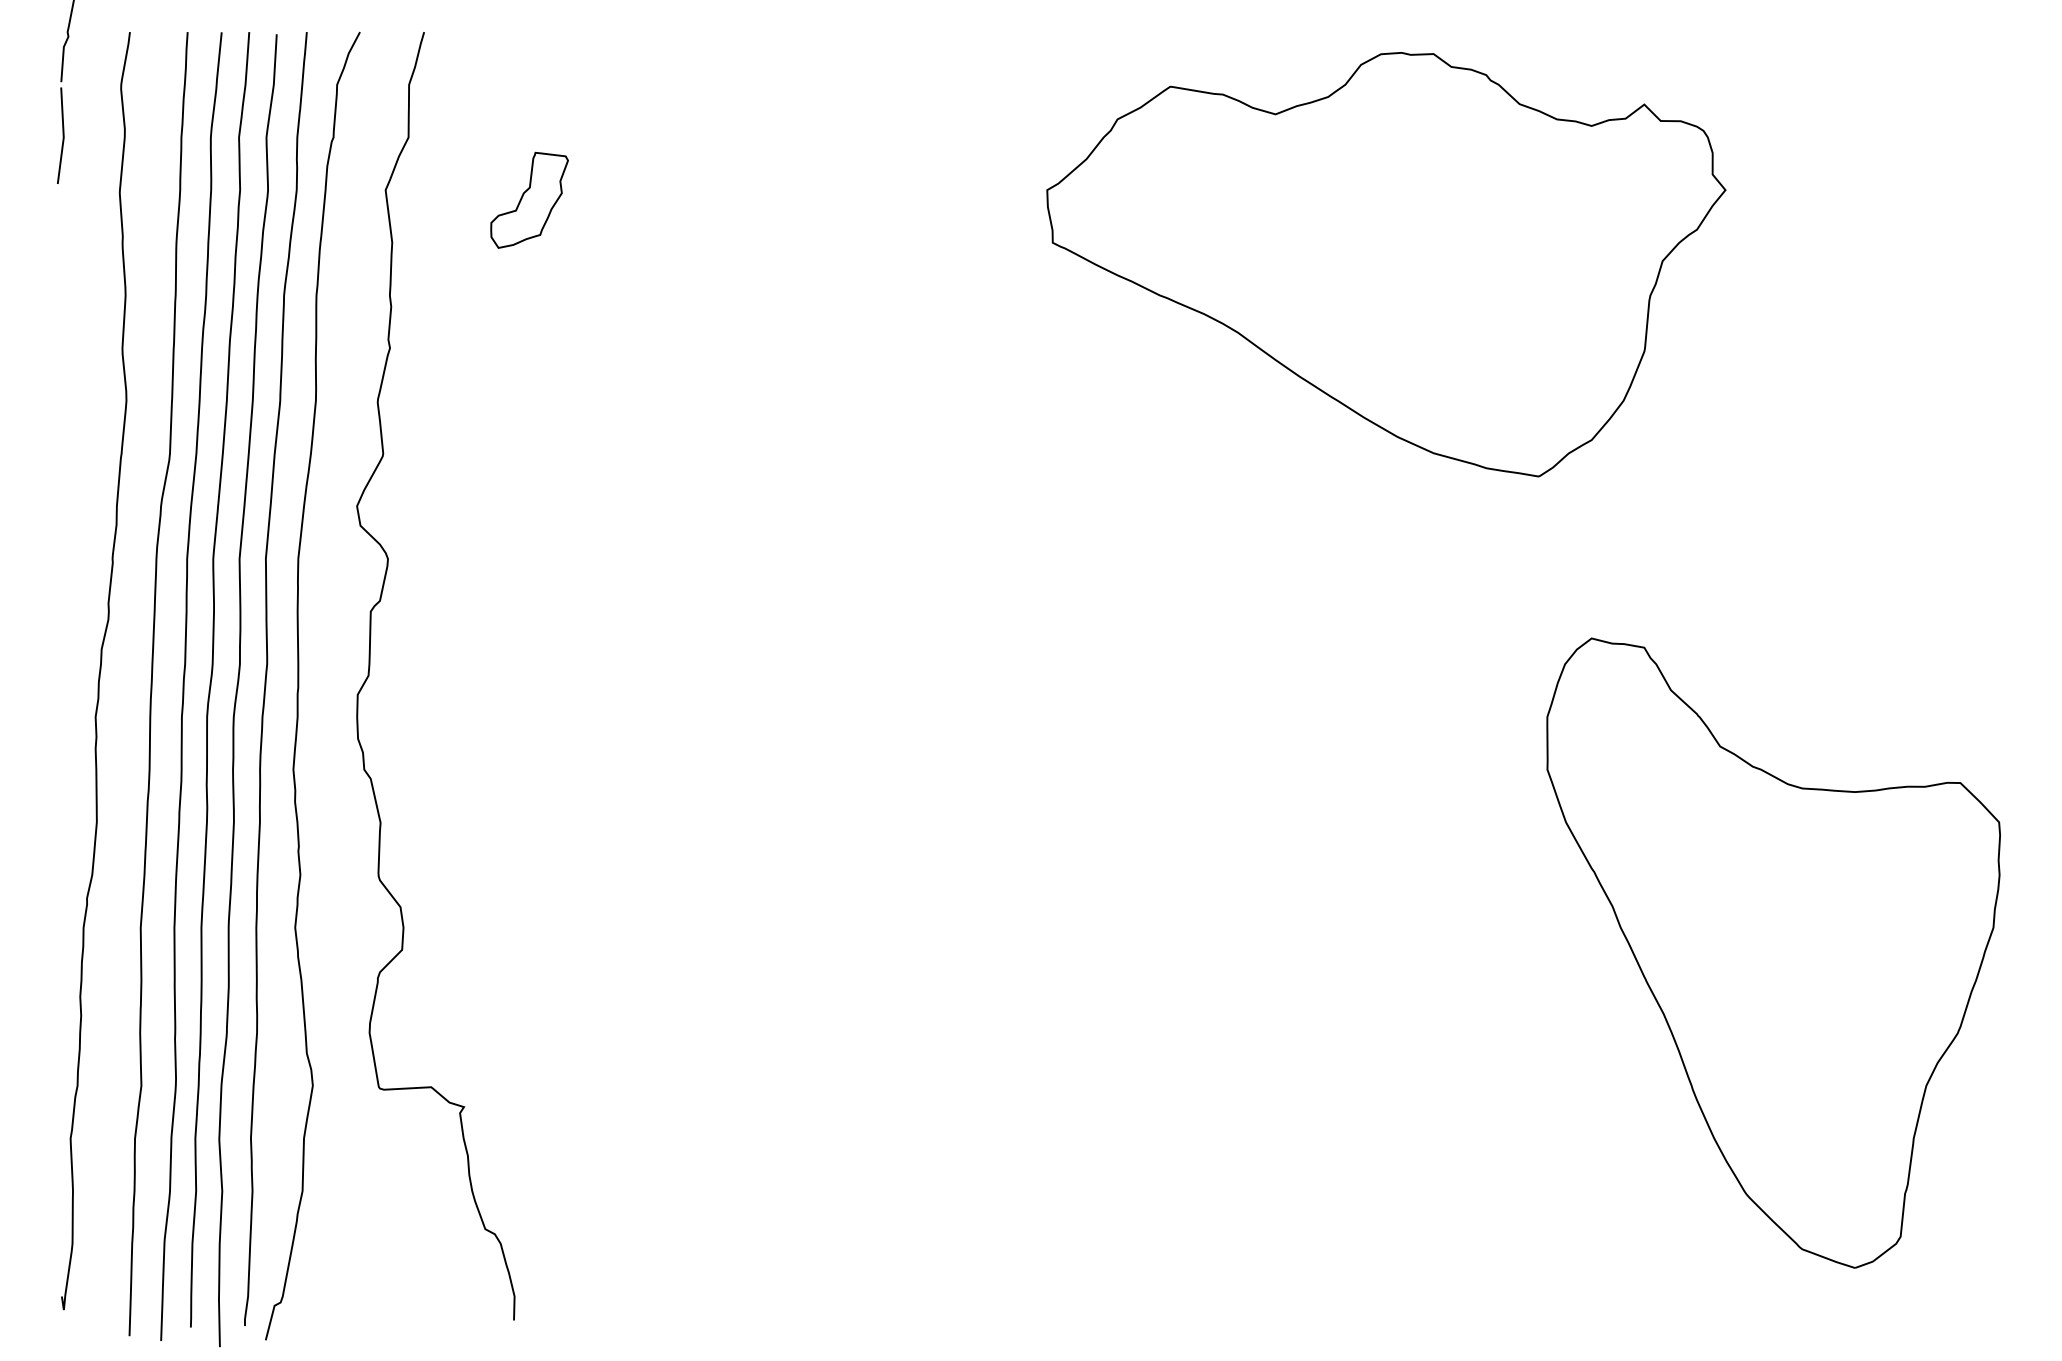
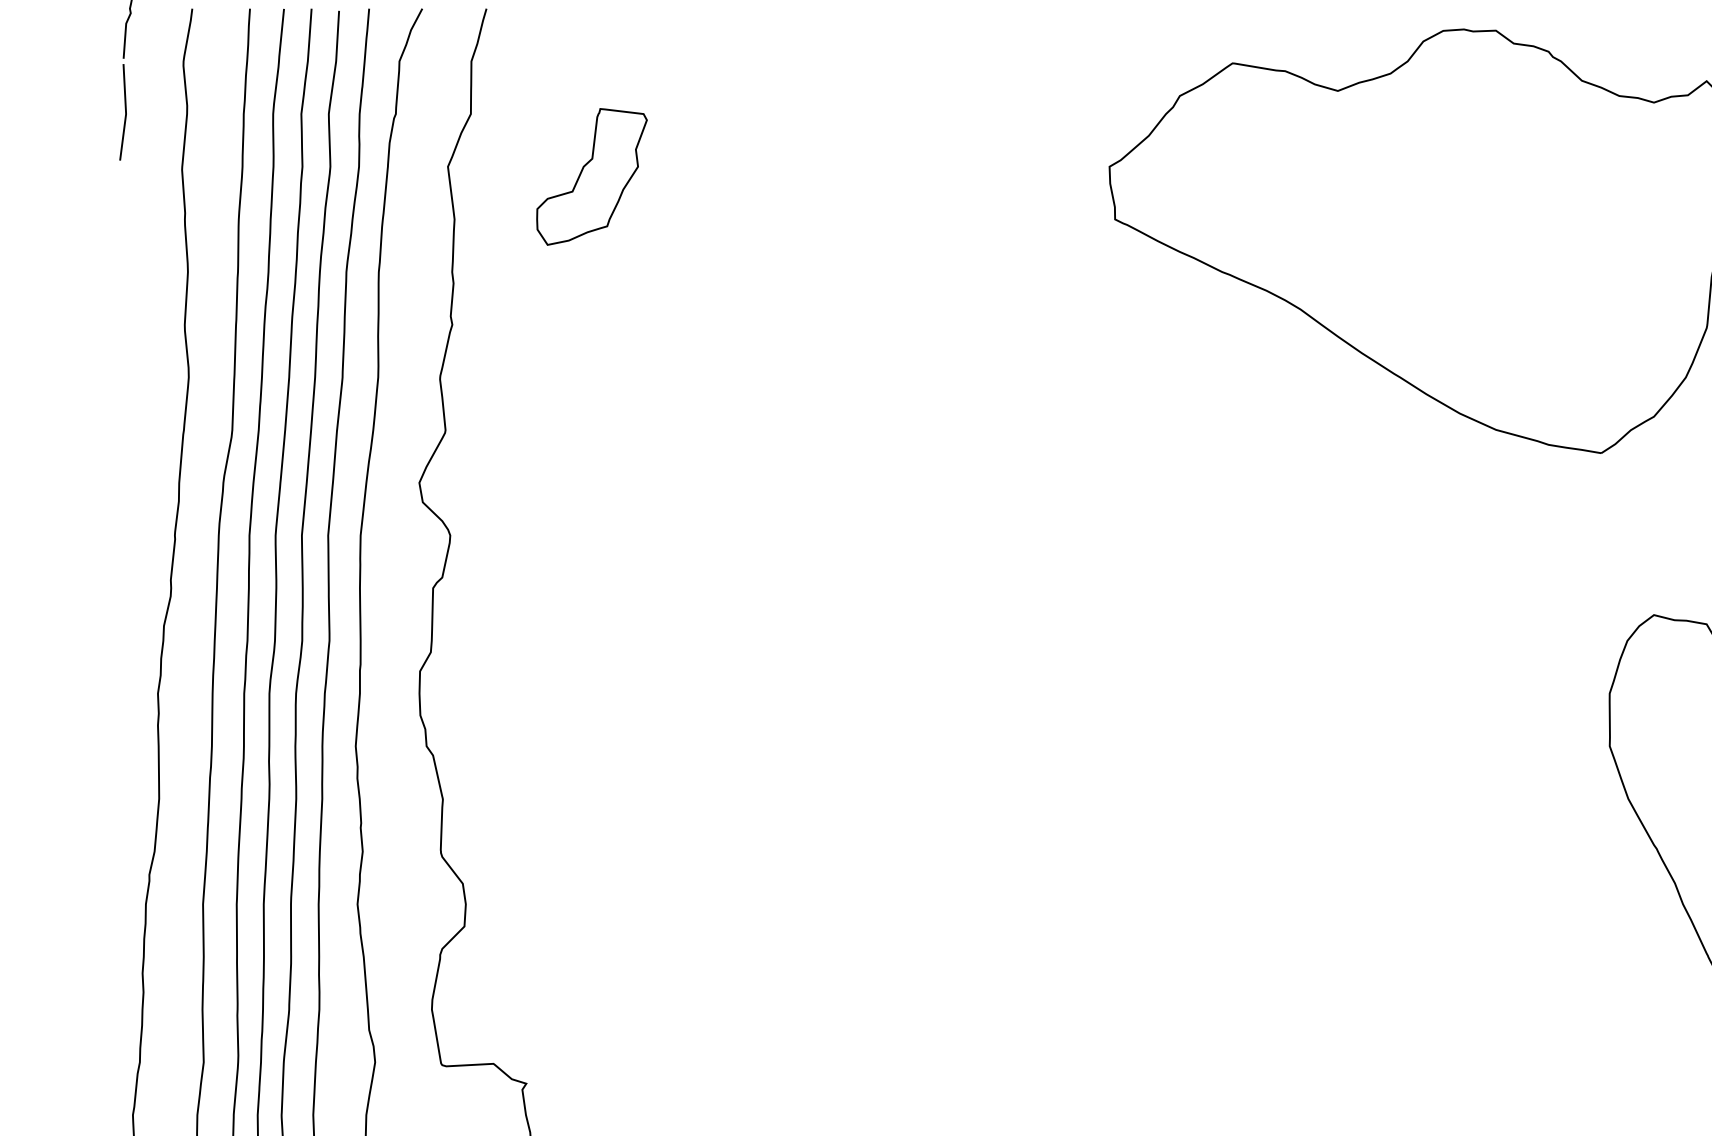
part: (529, 200) -> (591, 177), size x1.43

